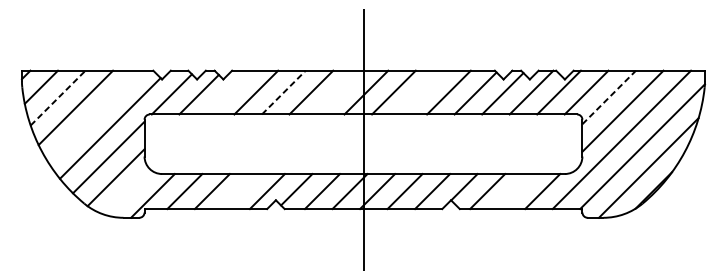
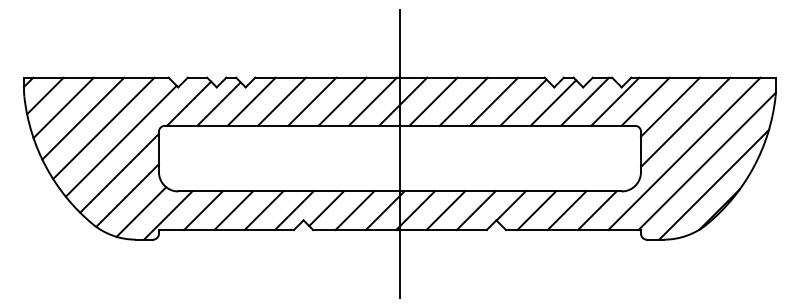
line: (228, 92) -> (251, 101), added
line: (284, 92) -> (312, 101), dashed -> solid
line: (338, 92) -> (372, 101), added
line: (421, 92) -> (463, 101), added
line: (57, 97) -> (63, 107), dashed -> solid
line: (609, 97) -> (670, 107), dashed -> solid
line: (94, 116) -> (103, 128), added
line: (239, 191) -> (263, 210), added
line: (514, 191) -> (566, 210), added
line: (128, 192) -> (141, 211), added

